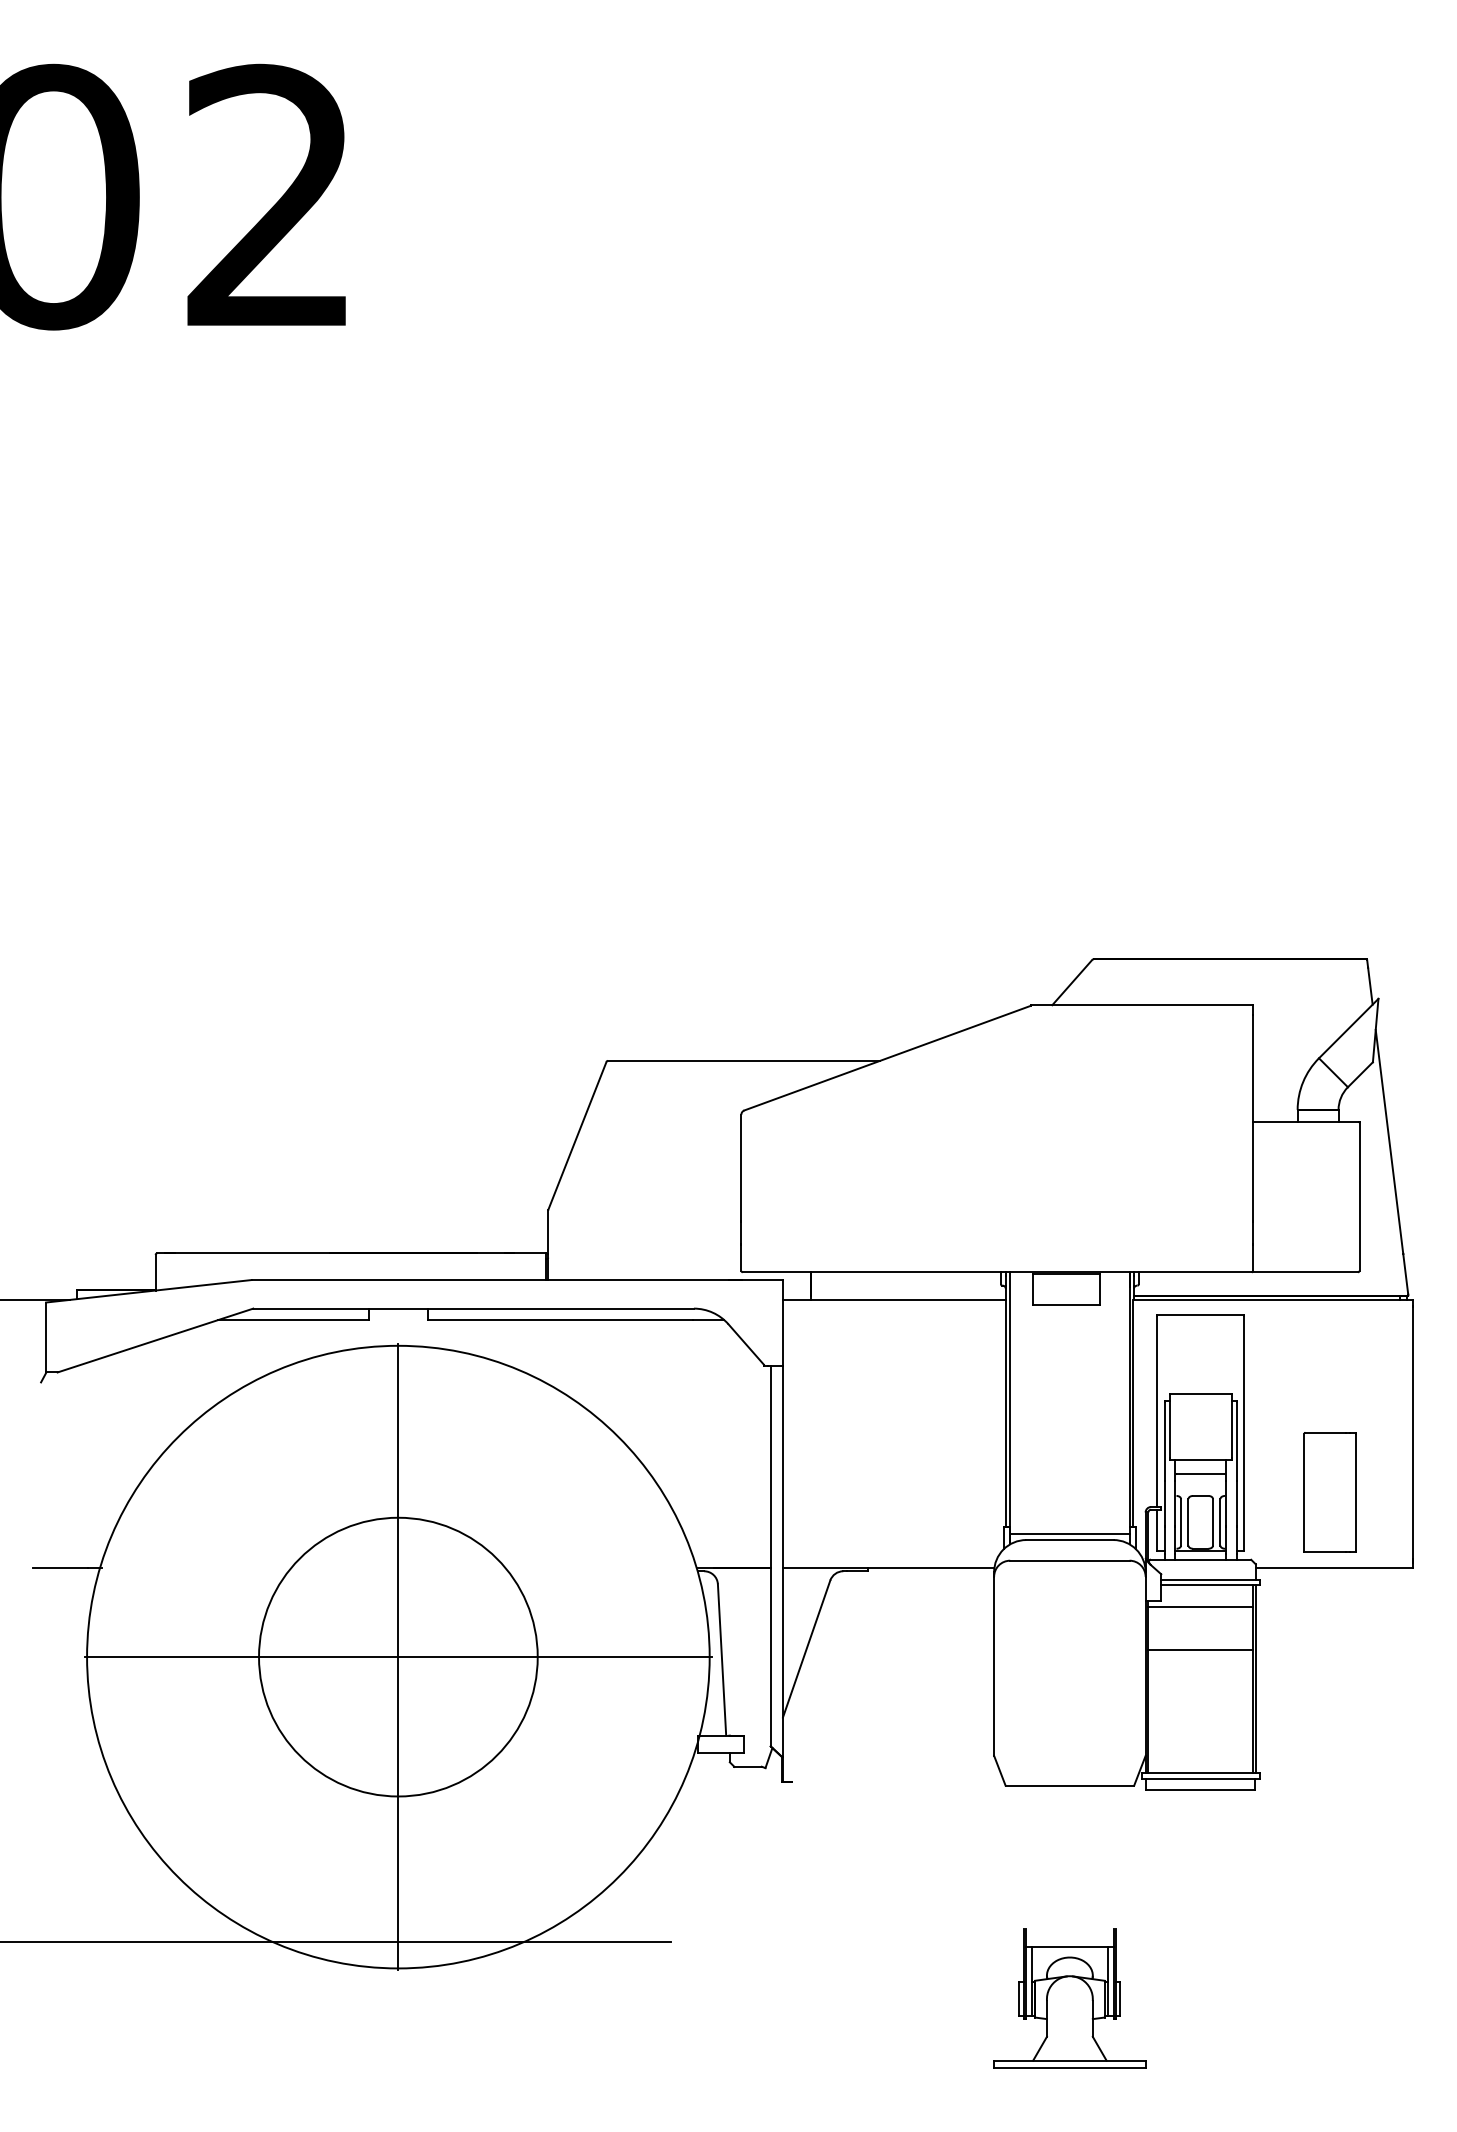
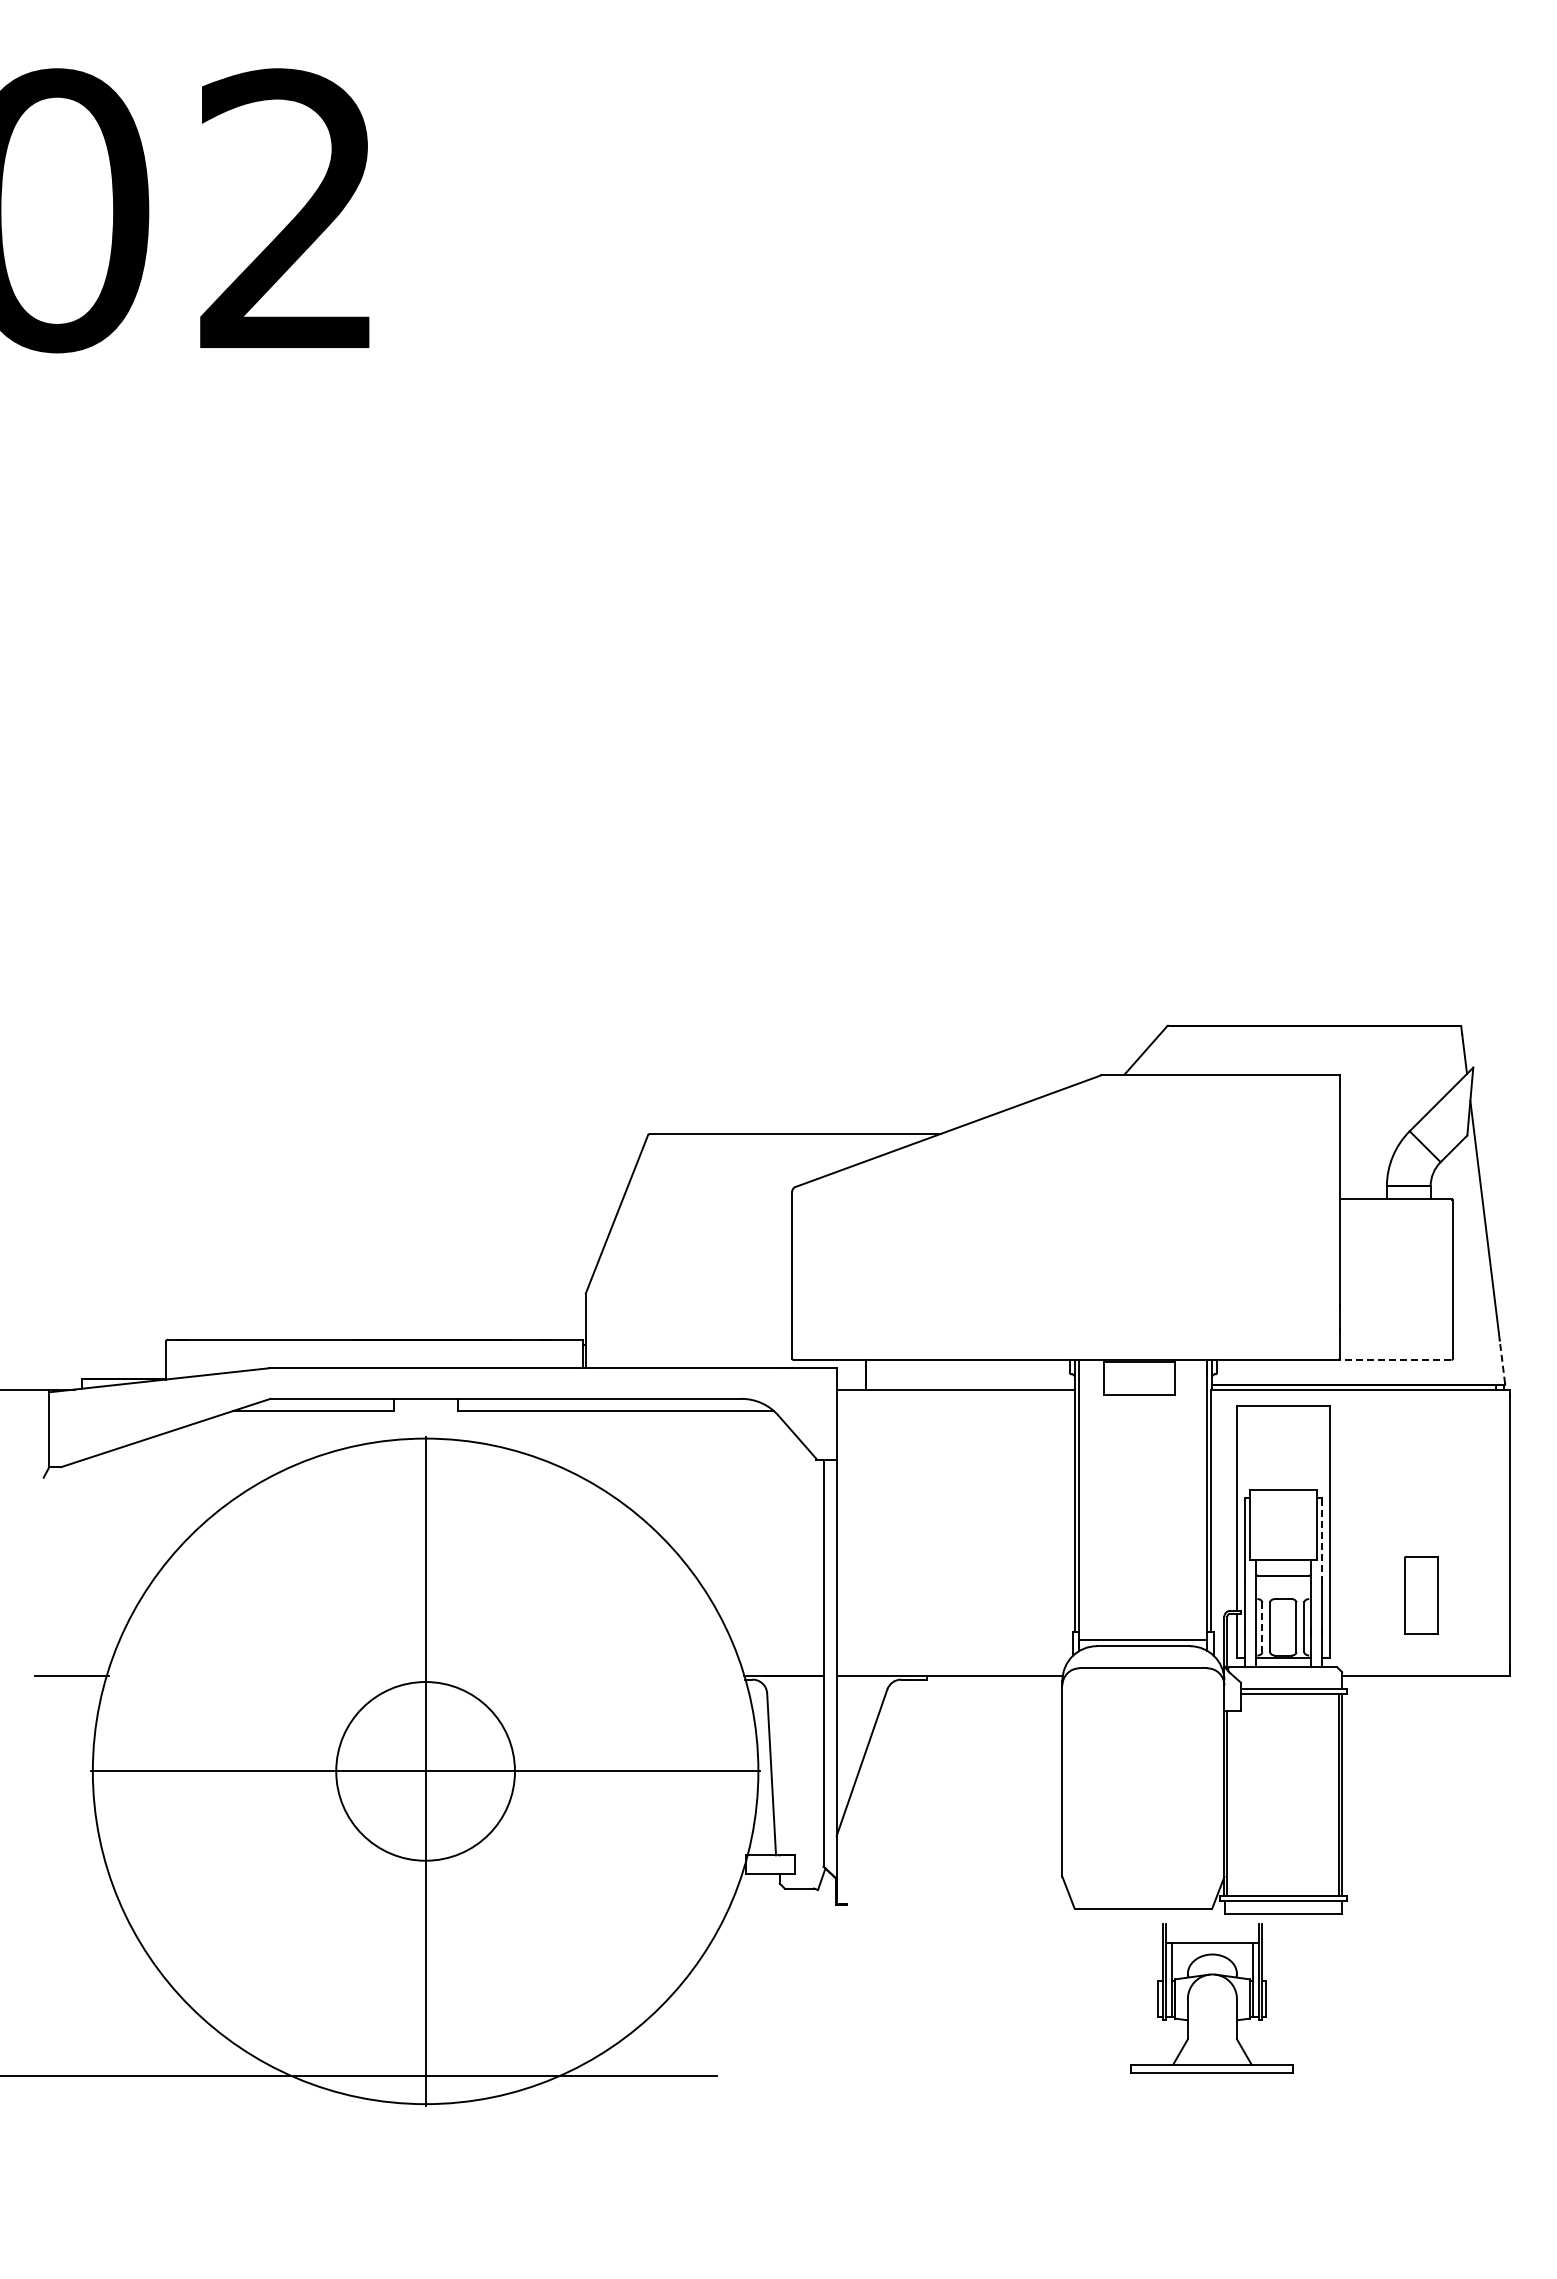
line: (1304, 1271) -> (1394, 1359), solid -> dashed
line: (1405, 1274) -> (1502, 1362), solid -> dashed
line: (1236, 1442) -> (1321, 1541), solid -> dashed
part: (1330, 1491) -> (1421, 1594), size x0.6
line: (1181, 1522) -> (1262, 1627), solid -> dashed
line: (1200, 1606) -> (1283, 1717), removed
line: (1200, 1649) -> (1283, 1763), removed
circle: (398, 1657) -> (425, 1771), size x0.6
part: (1069, 1998) -> (1211, 1998), moved

